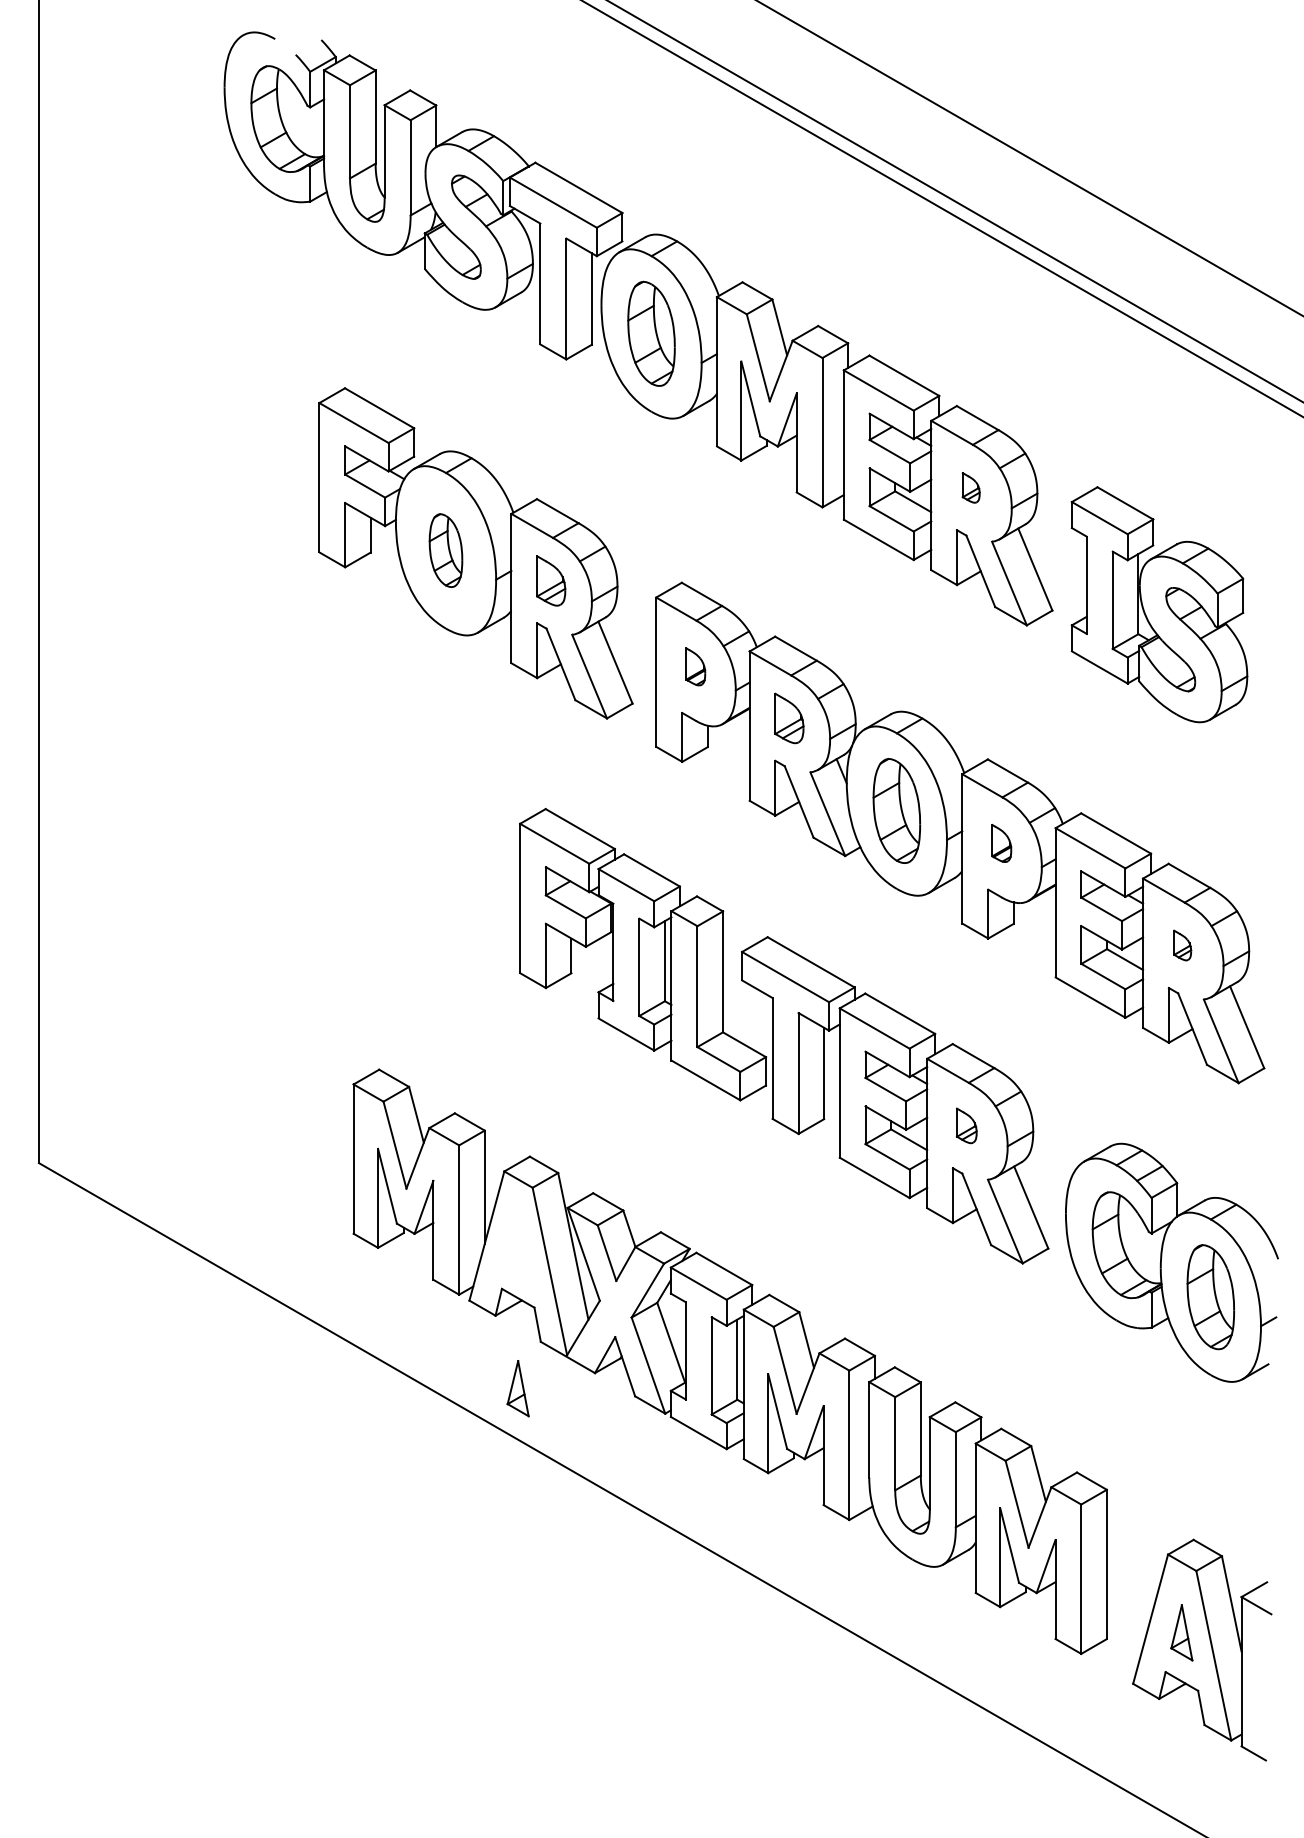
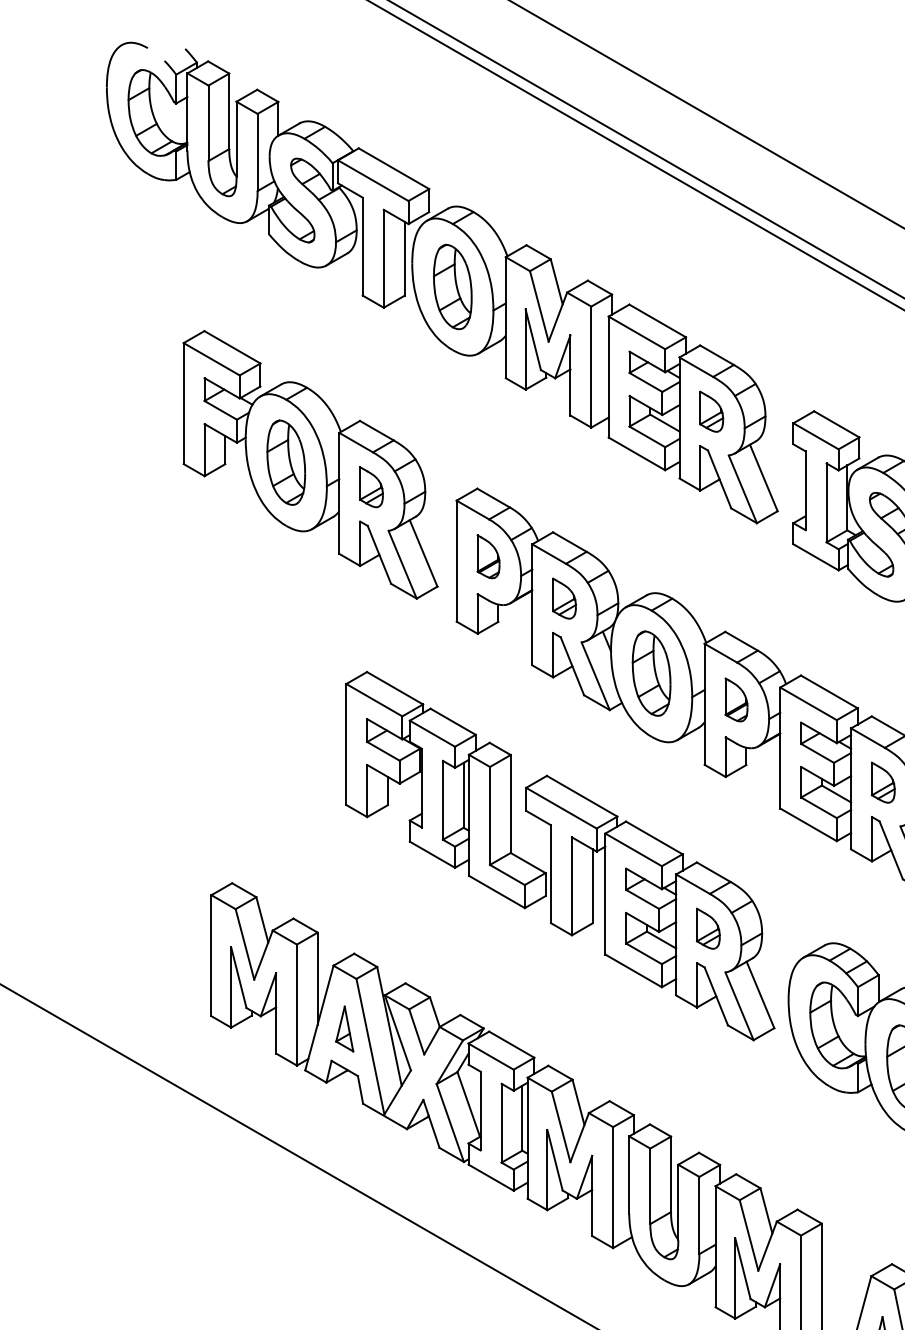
part: (971, 487) -> (712, 411), size x1.67
part: (445, 550) -> (285, 462), size x1.43
part: (695, 666) -> (488, 556), size x1.43
part: (1001, 843) -> (736, 699), size x1.43
part: (1182, 945) -> (883, 782), size x1.67
part: (966, 1125) -> (708, 928), size x1.43
part: (517, 1388) -> (344, 1028), moved

